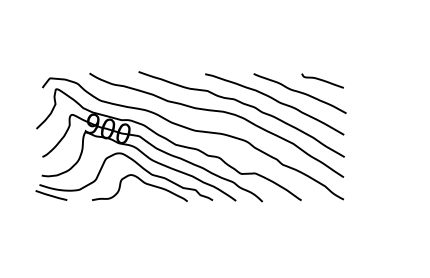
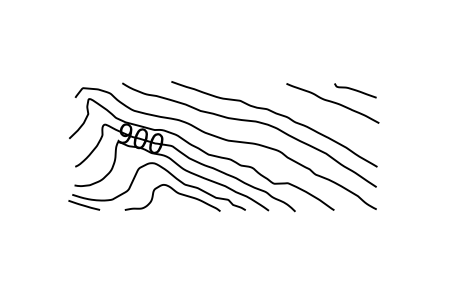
curve: (275, 101) -> (308, 111), removed

